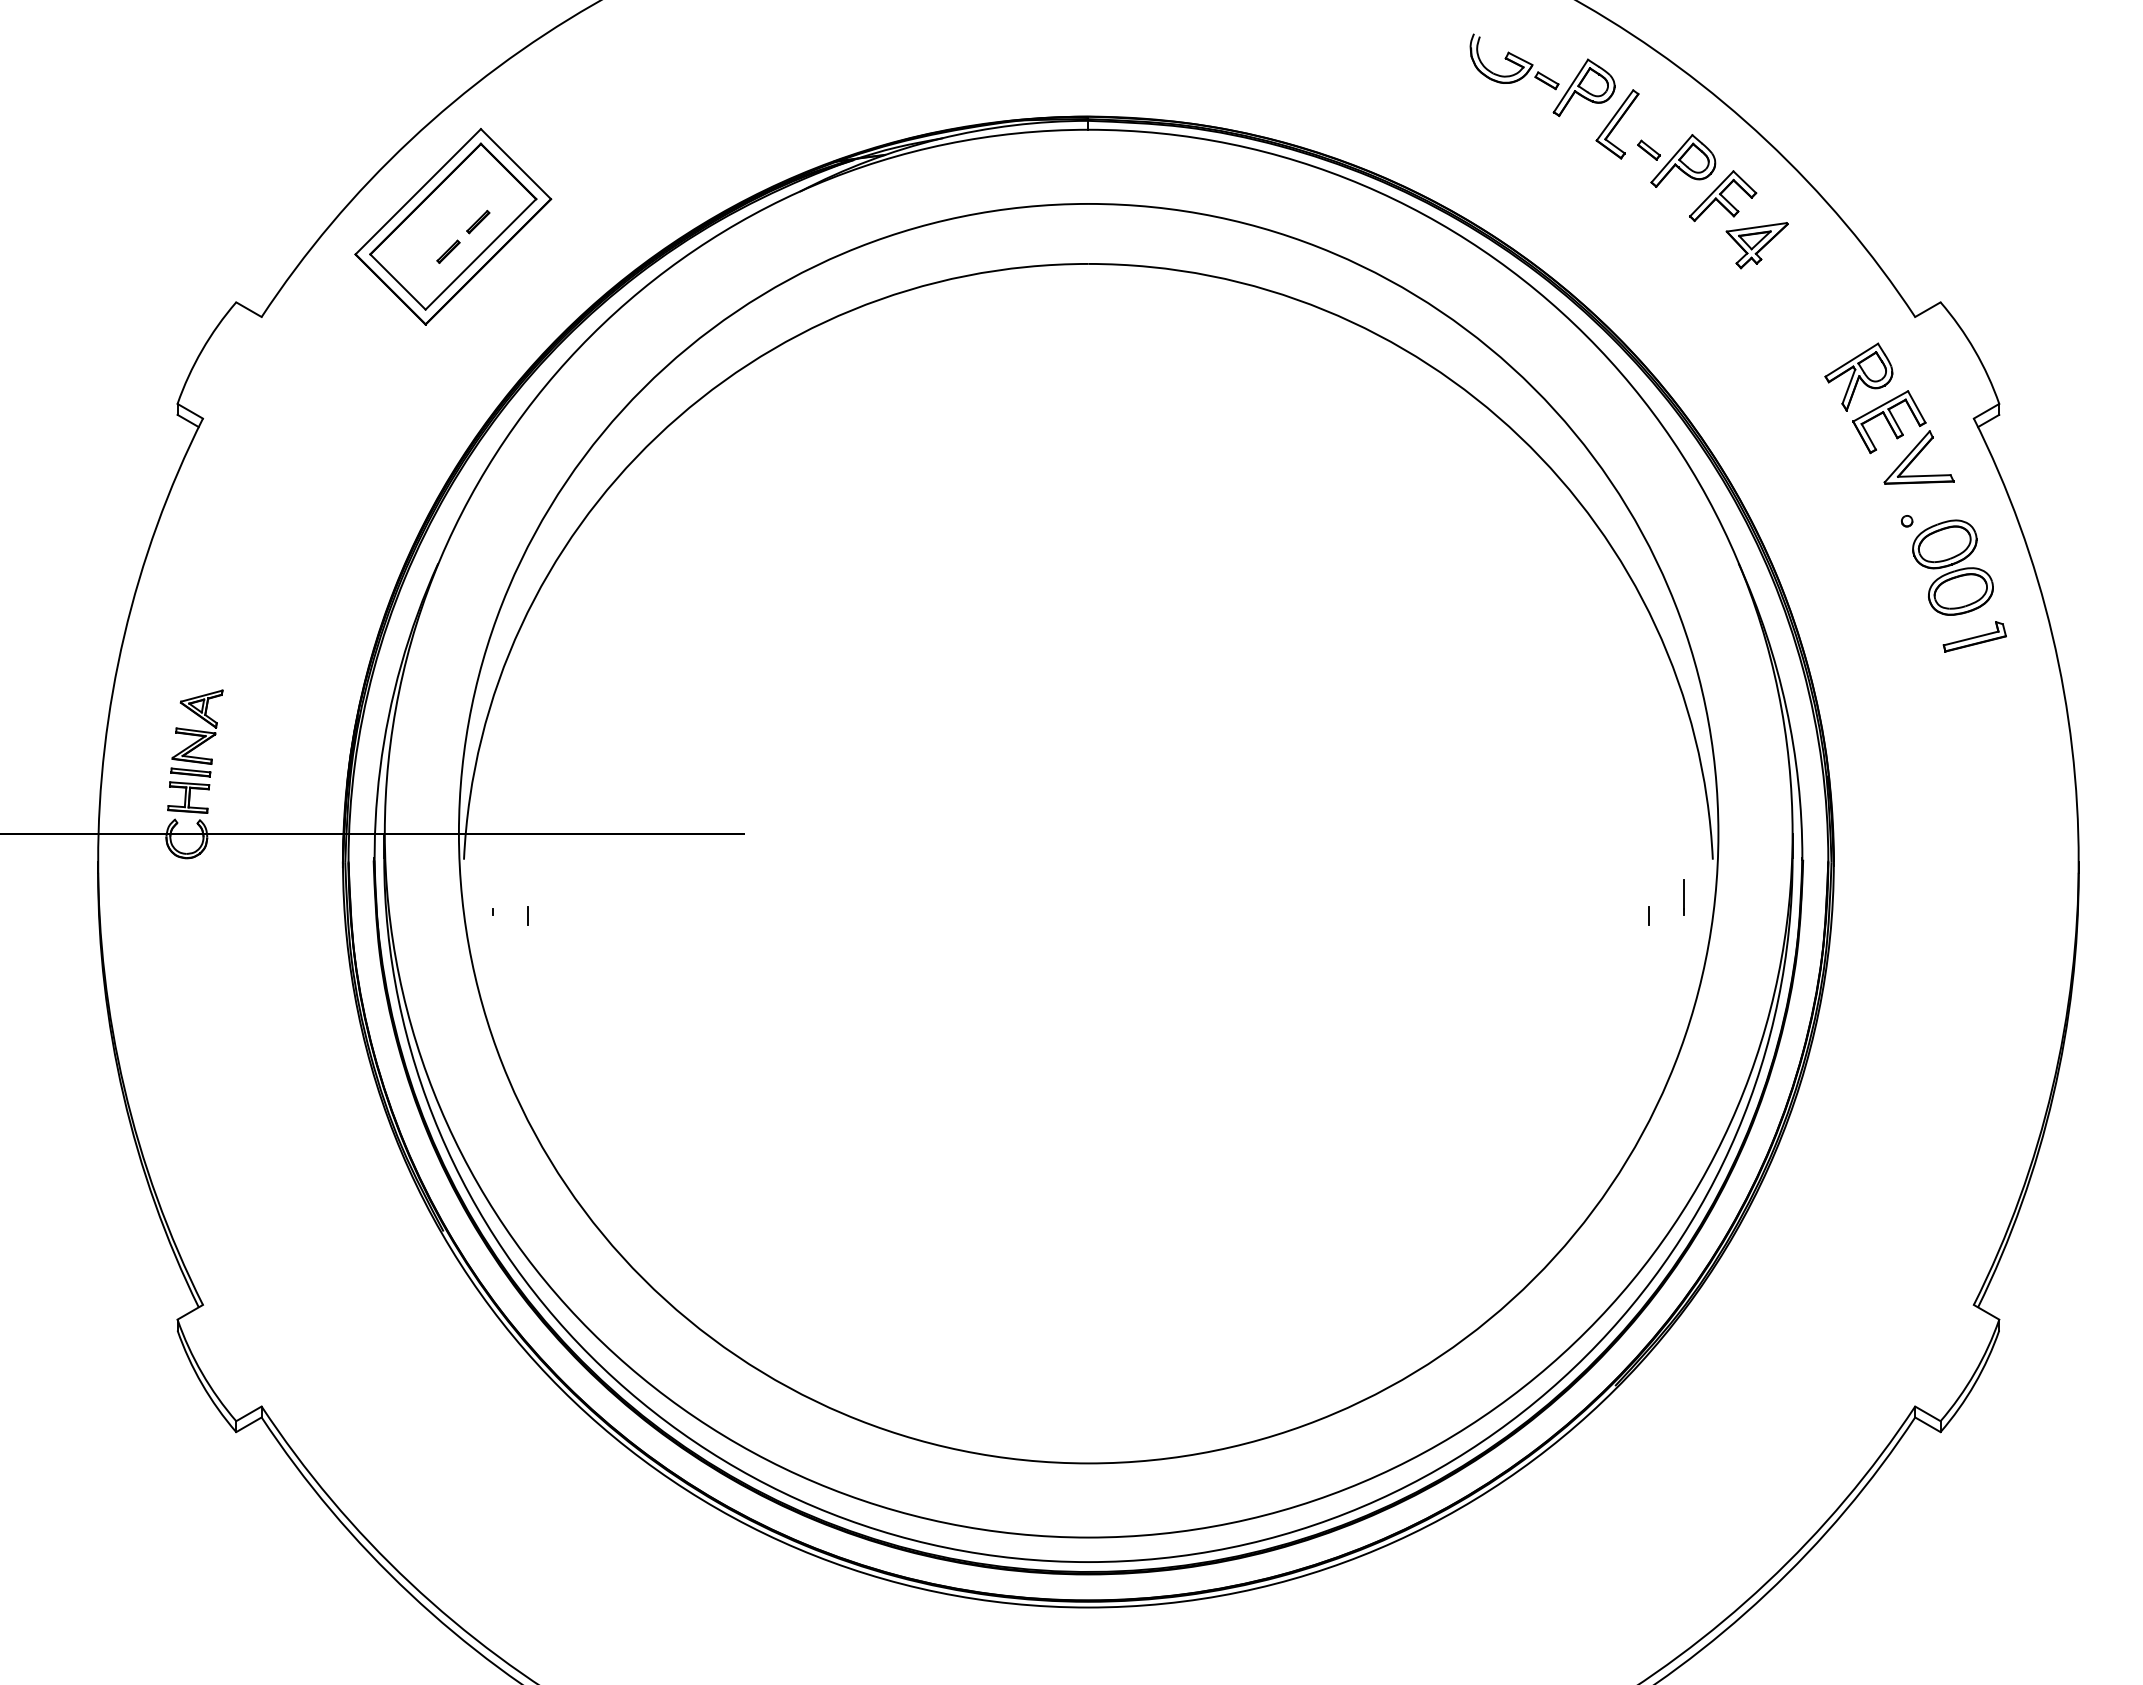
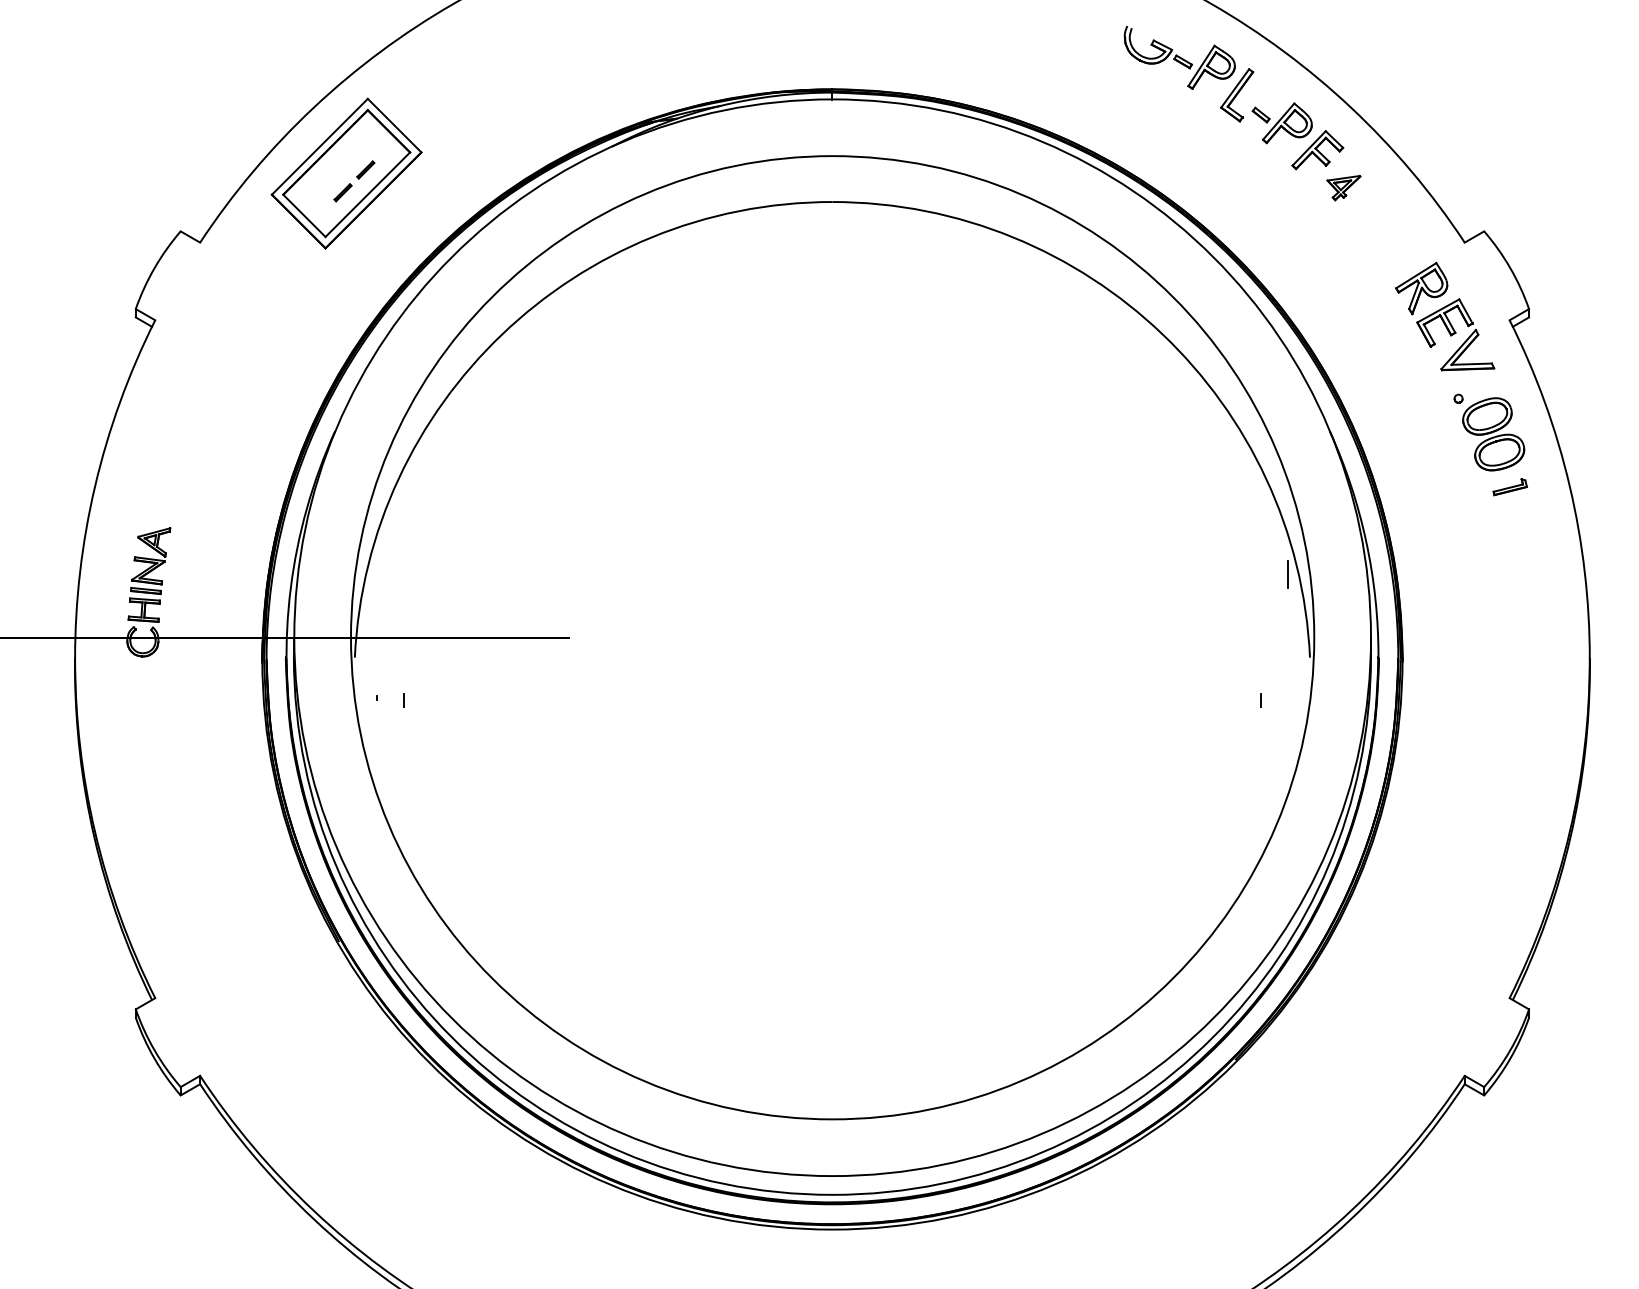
part: (1756, 245) -> (1343, 187), size x0.7
part: (1974, 636) -> (1510, 486), size x0.7
line: (1683, 897) -> (1287, 574), moved

